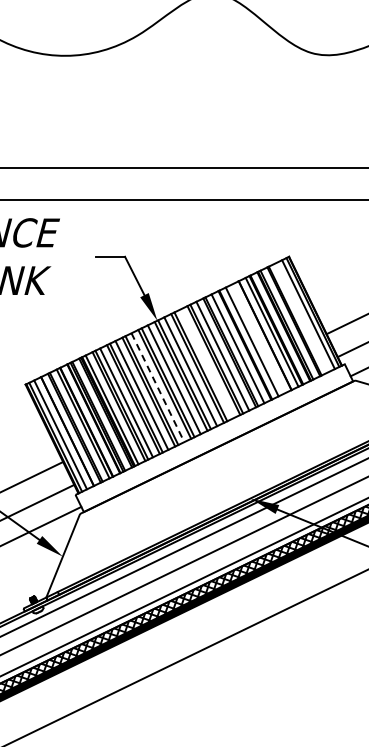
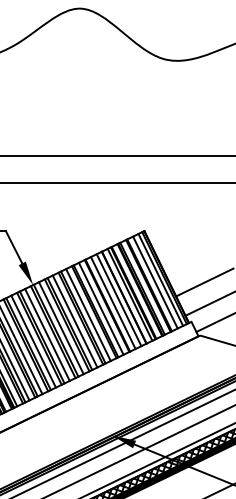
line: (301, 317) -> (154, 282), added
line: (258, 338) -> (118, 300), added
line: (206, 363) -> (74, 321), added
line: (158, 388) -> (34, 342), dashed -> solid

